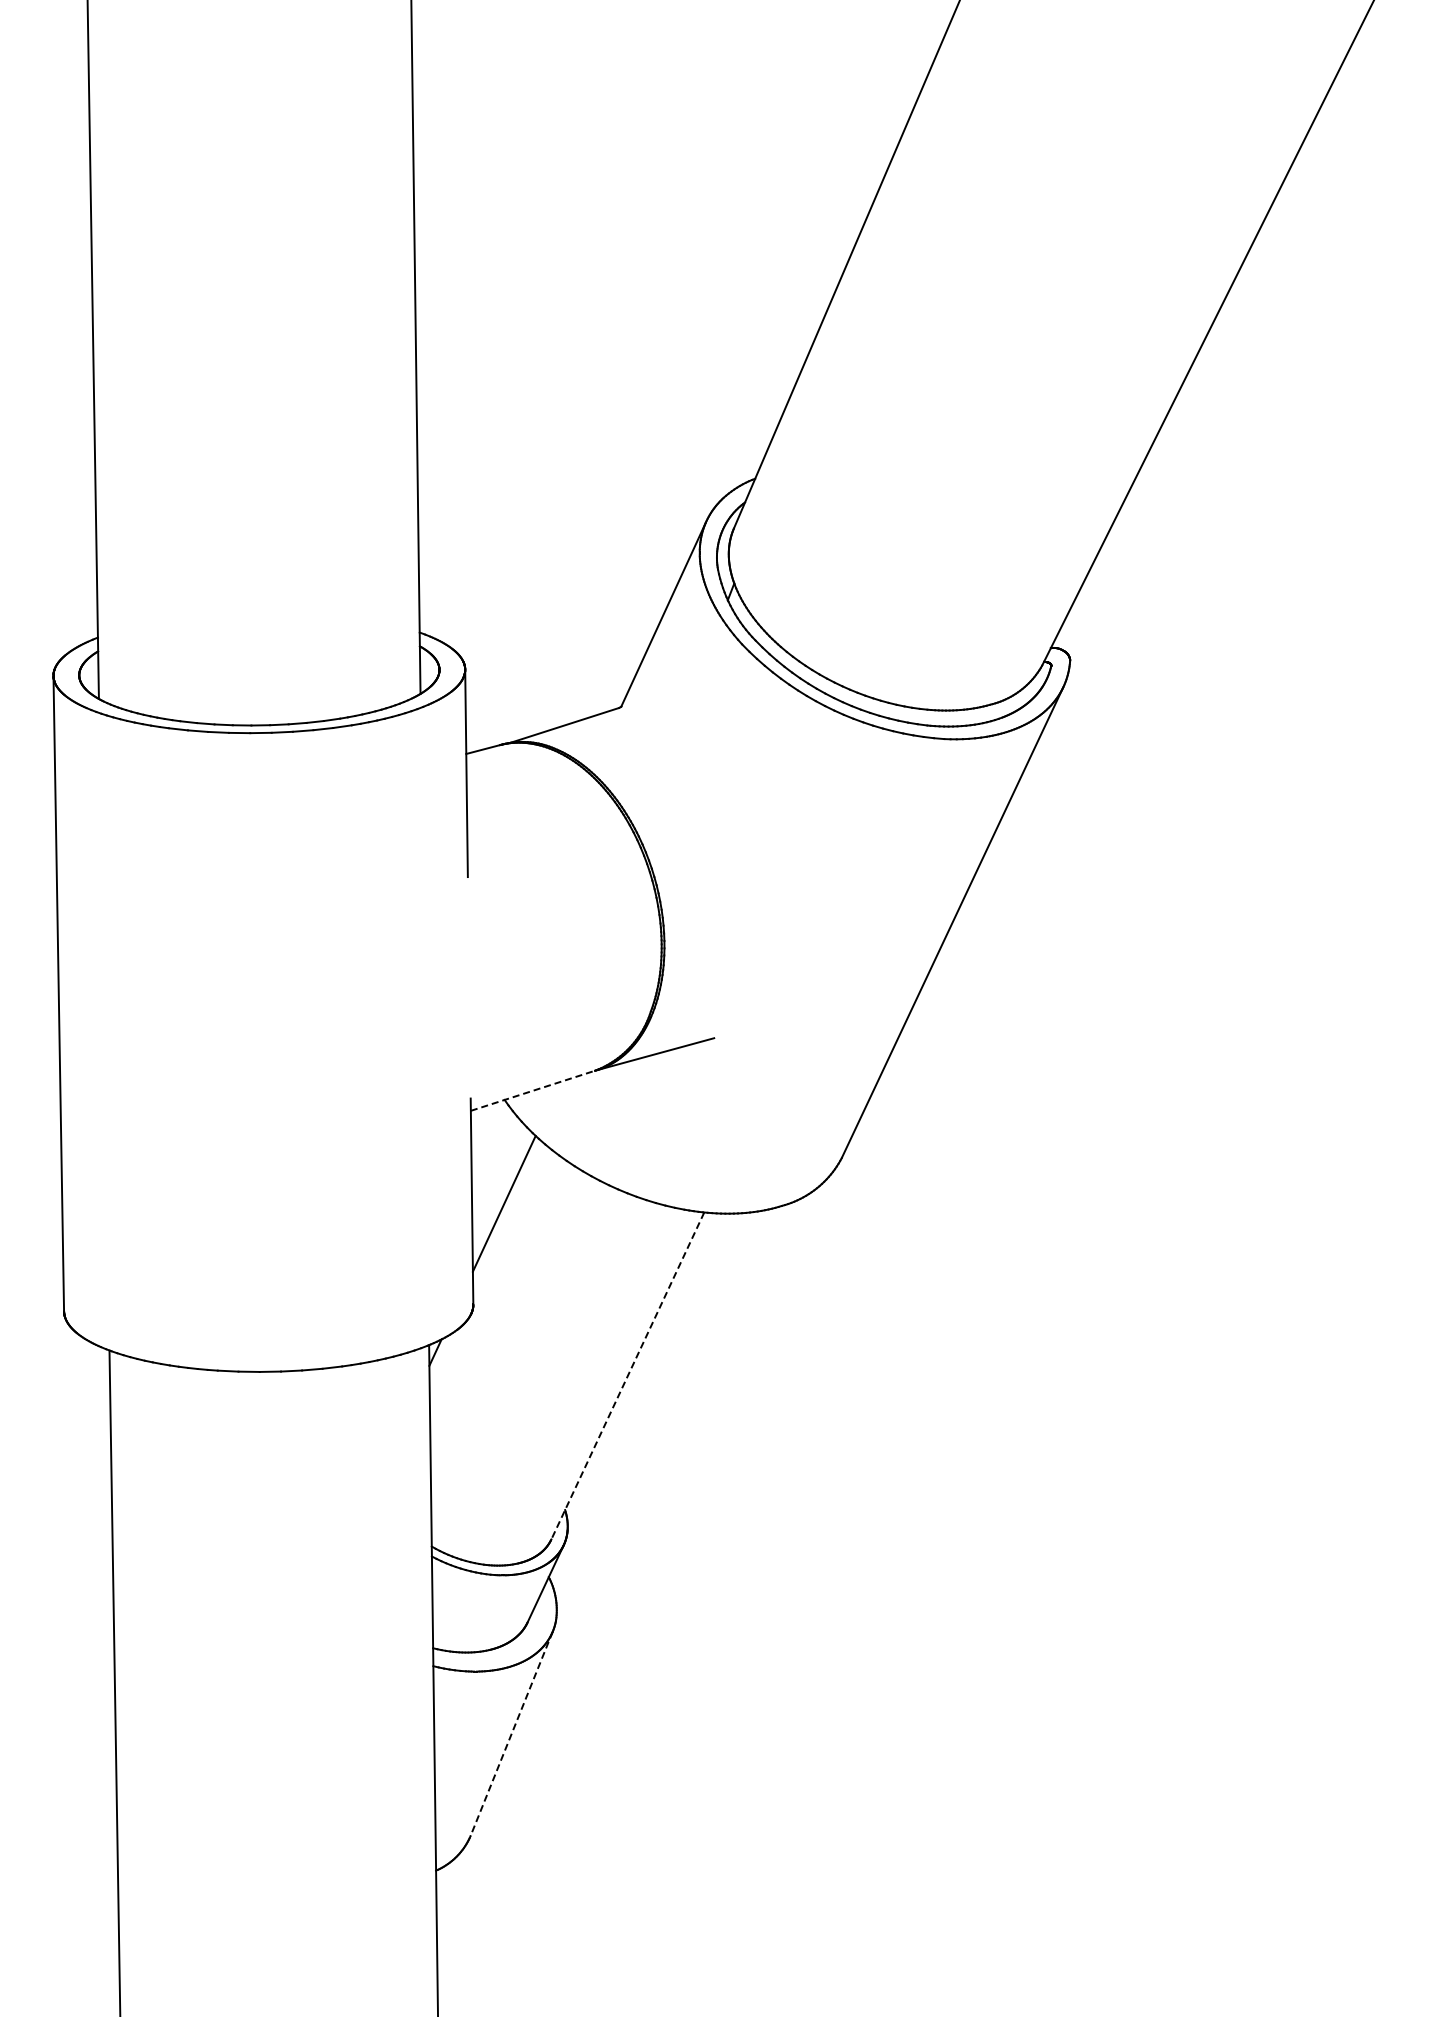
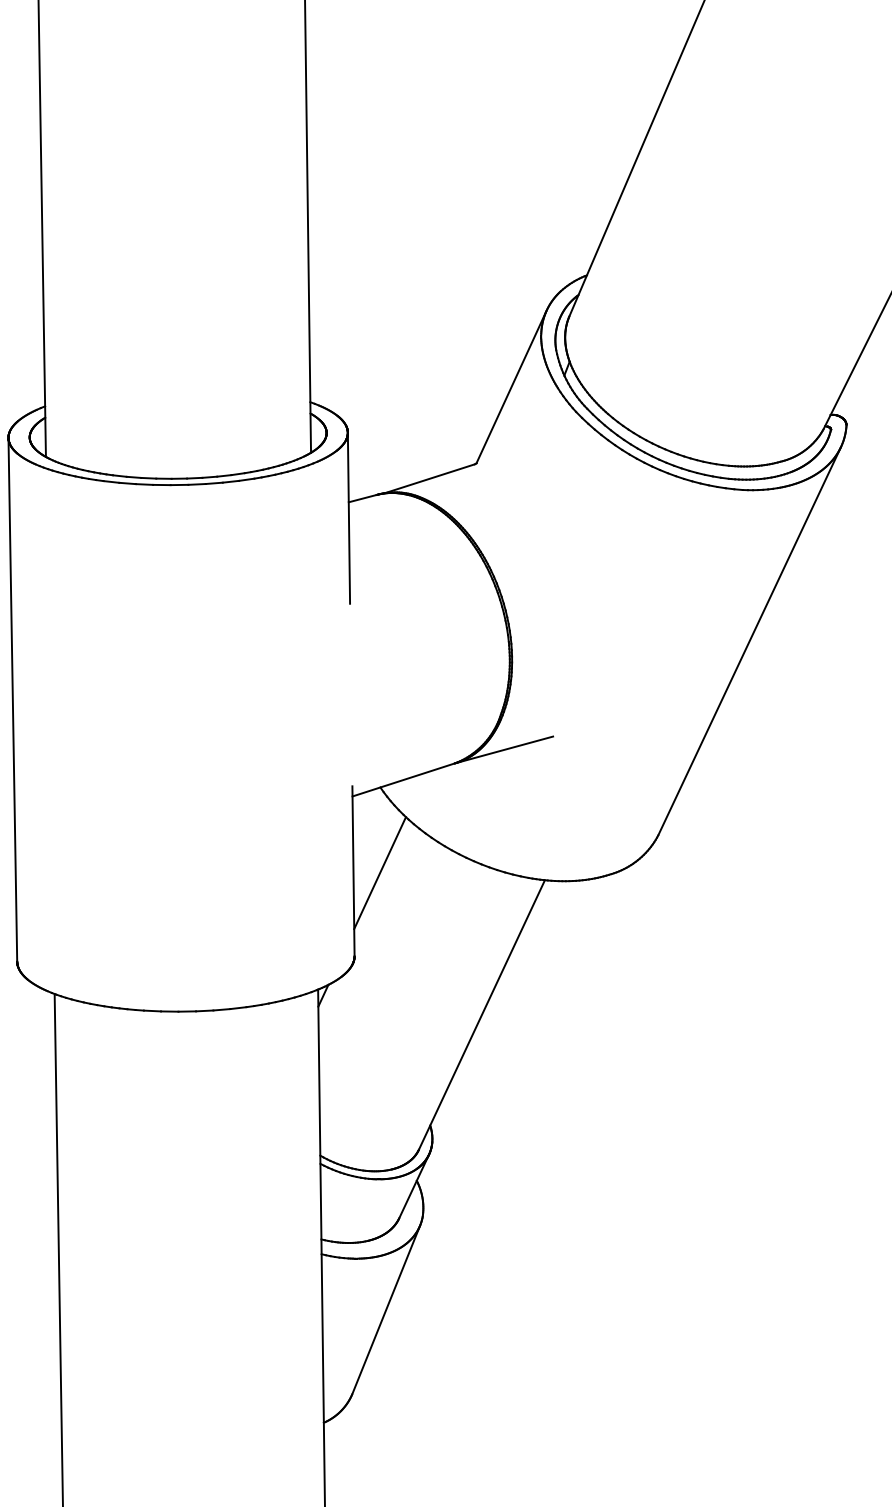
line: (533, 1090) -> (404, 779), dashed -> solid
line: (627, 1376) -> (481, 1015), dashed -> solid
line: (511, 1734) -> (386, 1310), dashed -> solid

